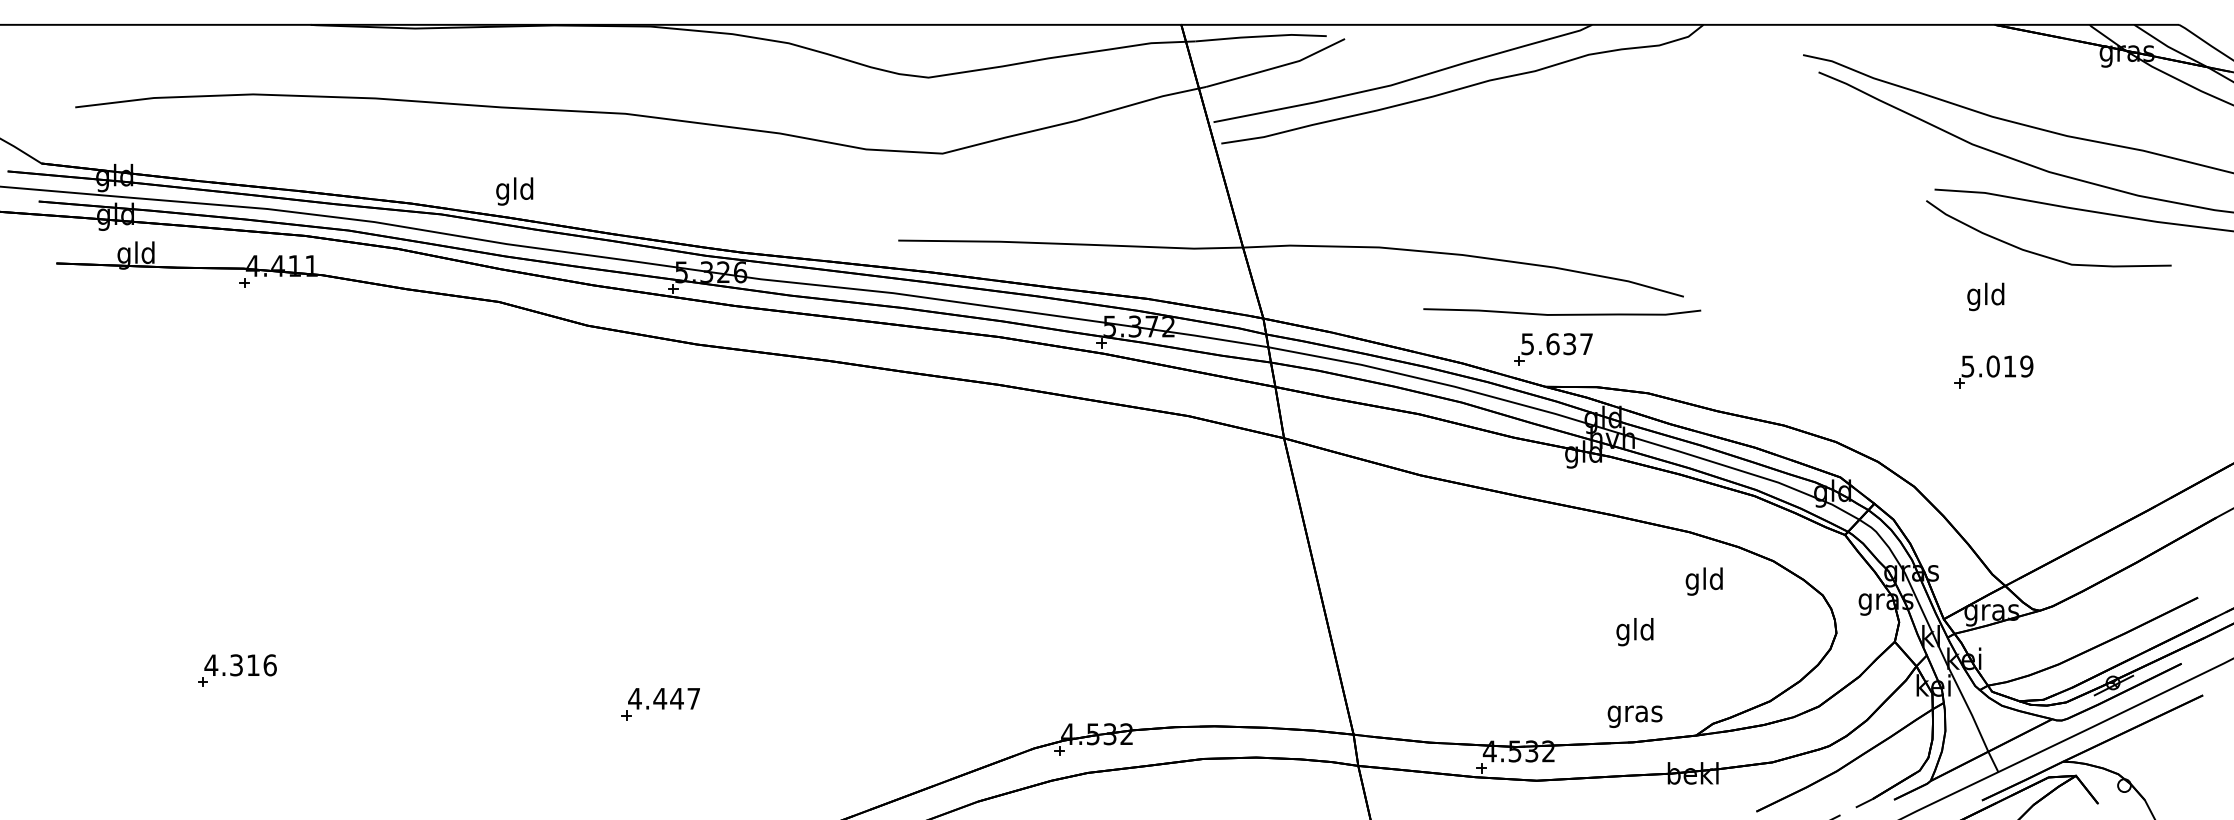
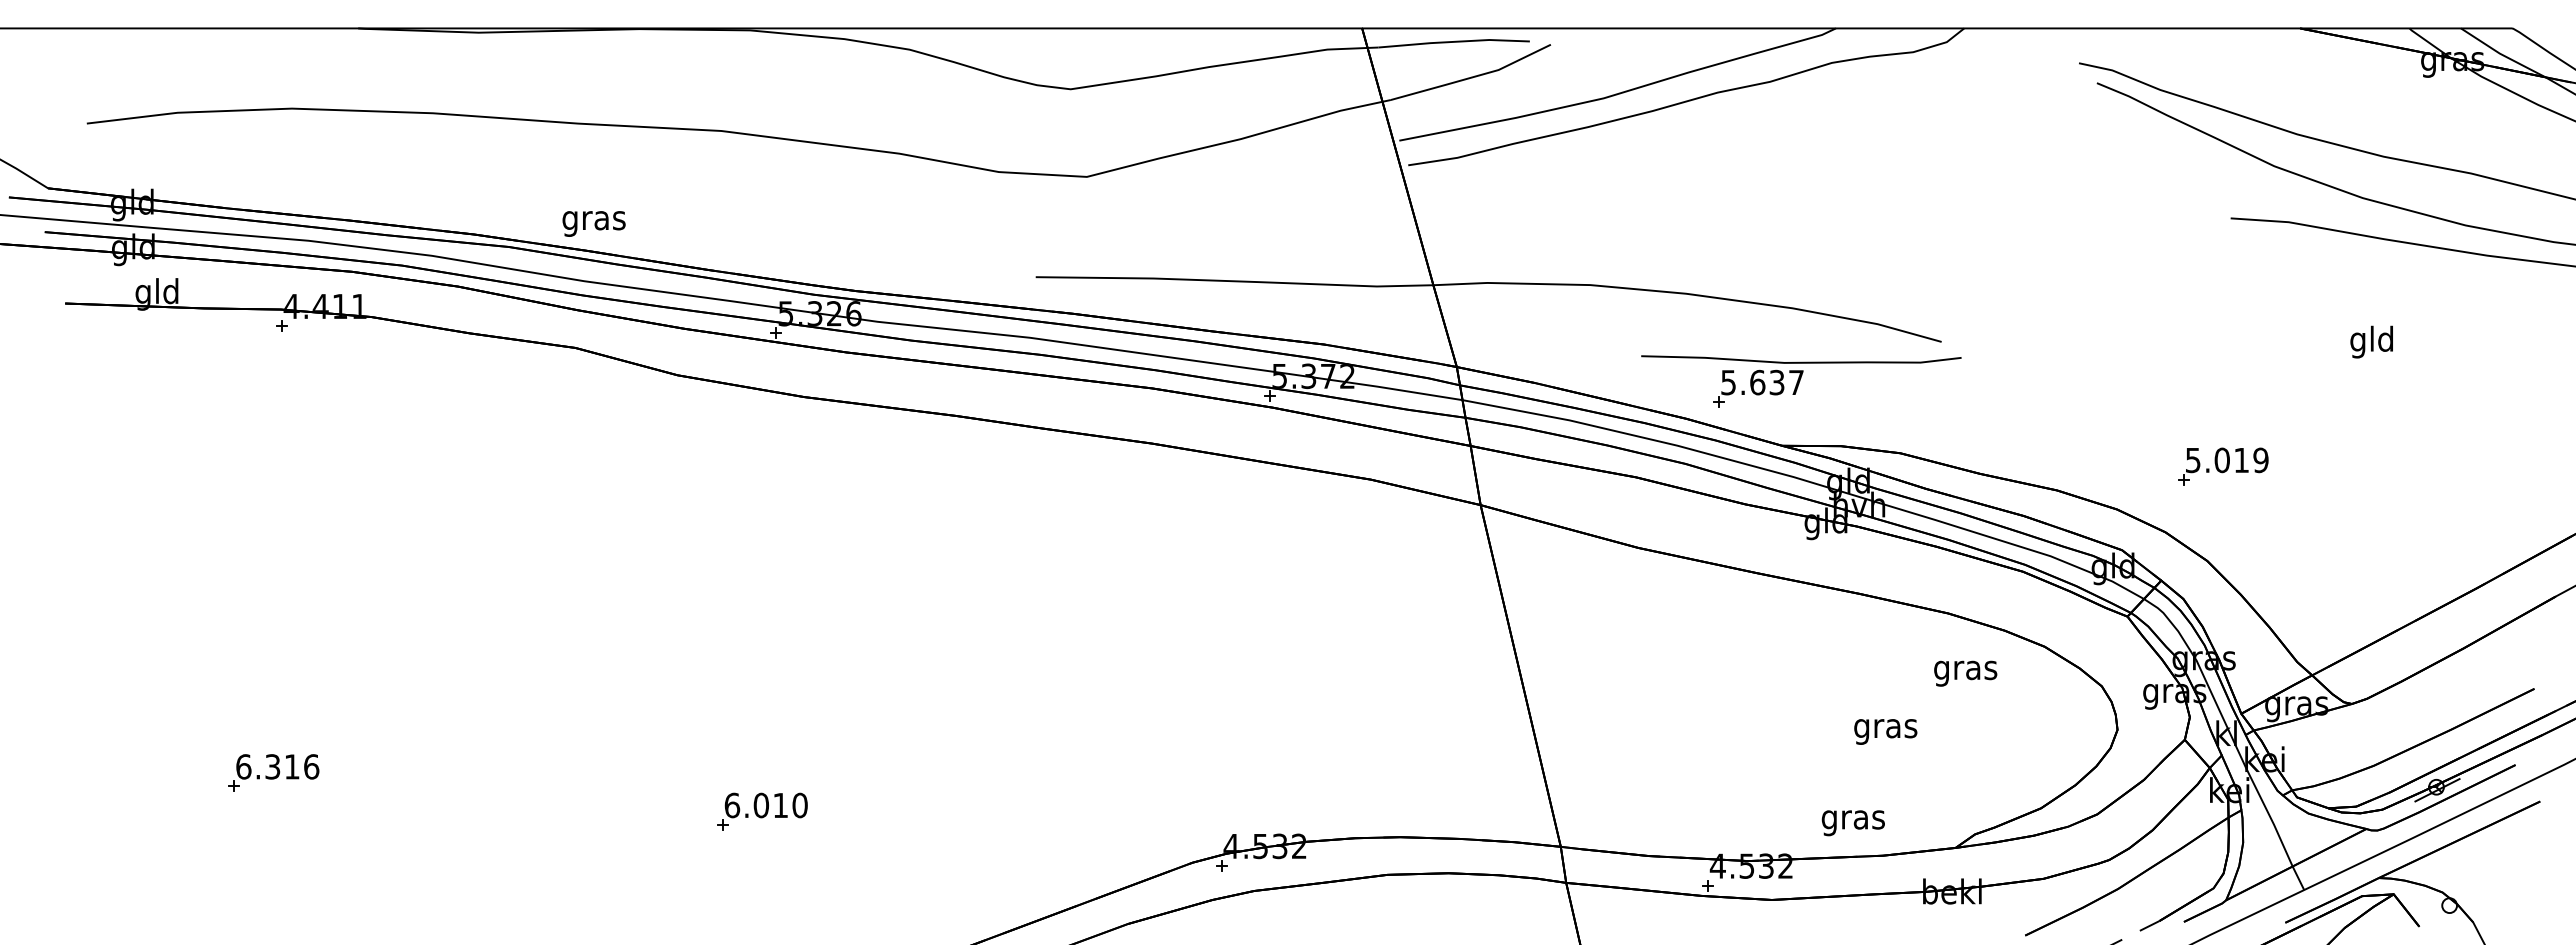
text: (514, 191) -> (593, 220), gld -> gras
curve: (2042, 254) -> (2355, 293), removed
text: (1985, 296) -> (2371, 341), moved
part: (1553, 349) -> (1758, 388), moved
part: (1994, 371) -> (2223, 466), moved
text: (1704, 581) -> (1965, 670), gld -> gras
text: (1635, 632) -> (1885, 728), gld -> gras
text: (211, 664) -> (243, 766), 4.316 -> 6.316
text: (663, 698) -> (765, 805), 4.447 -> 6.010
text: (1634, 717) -> (1852, 823), moved

